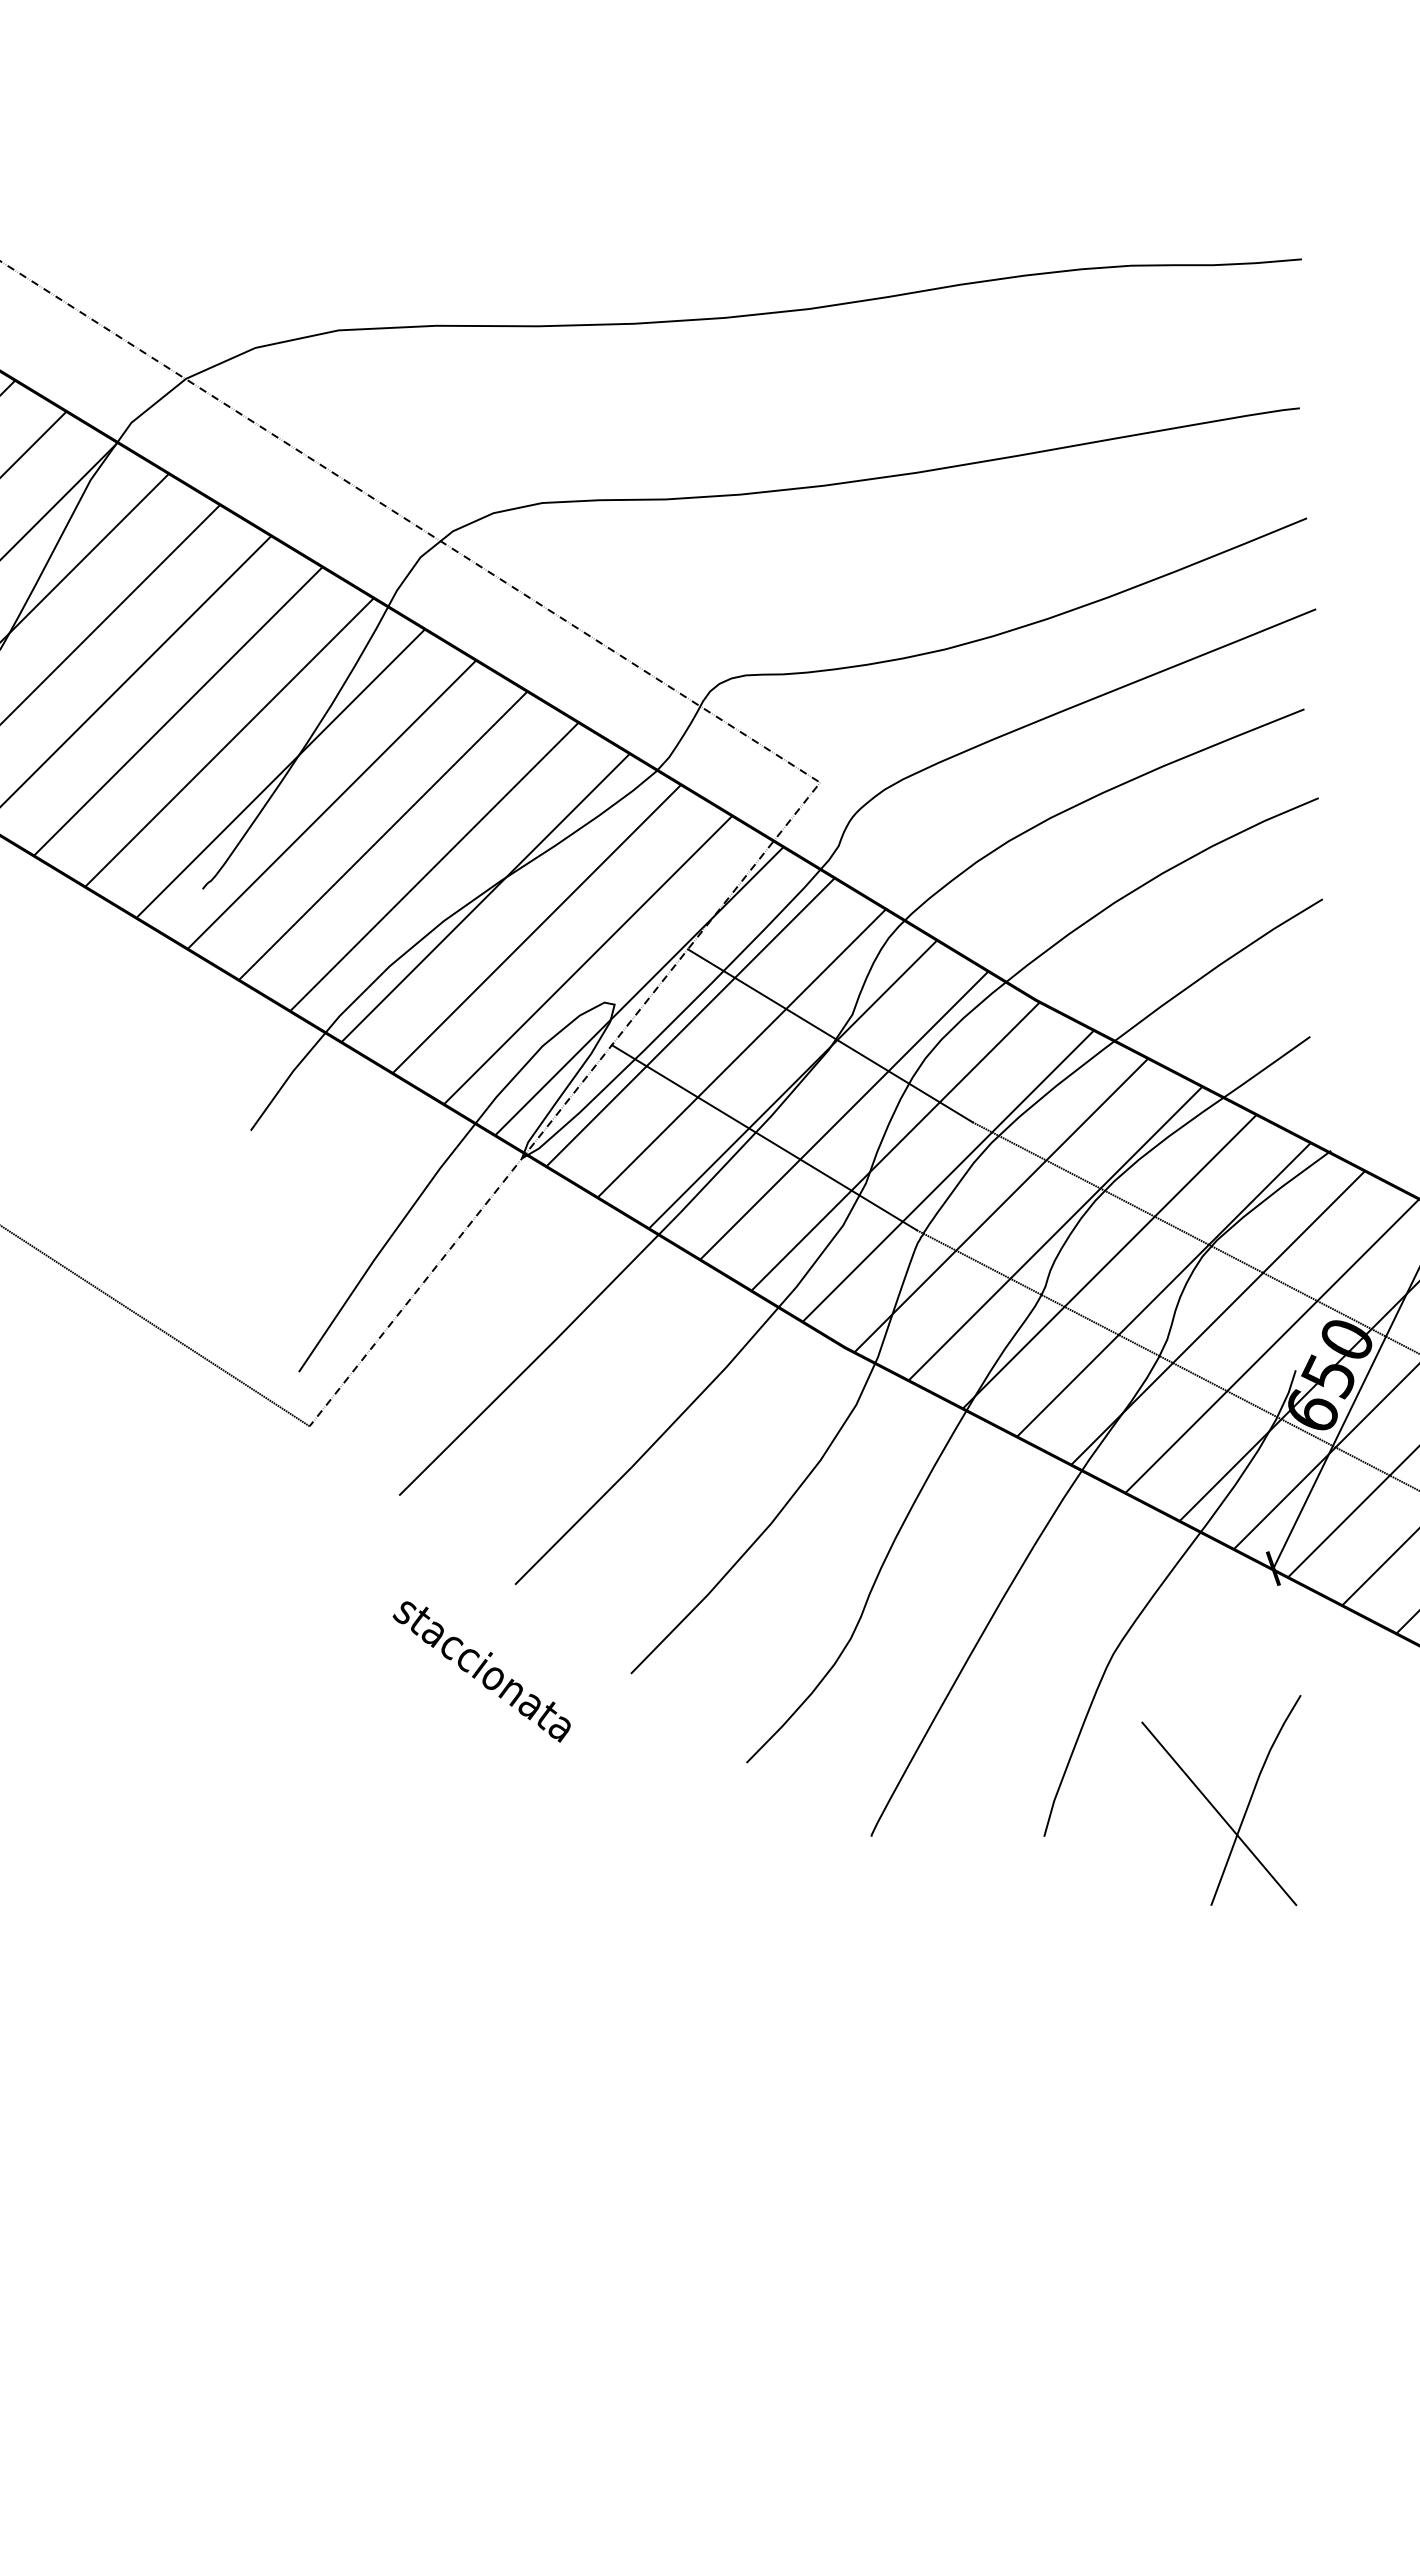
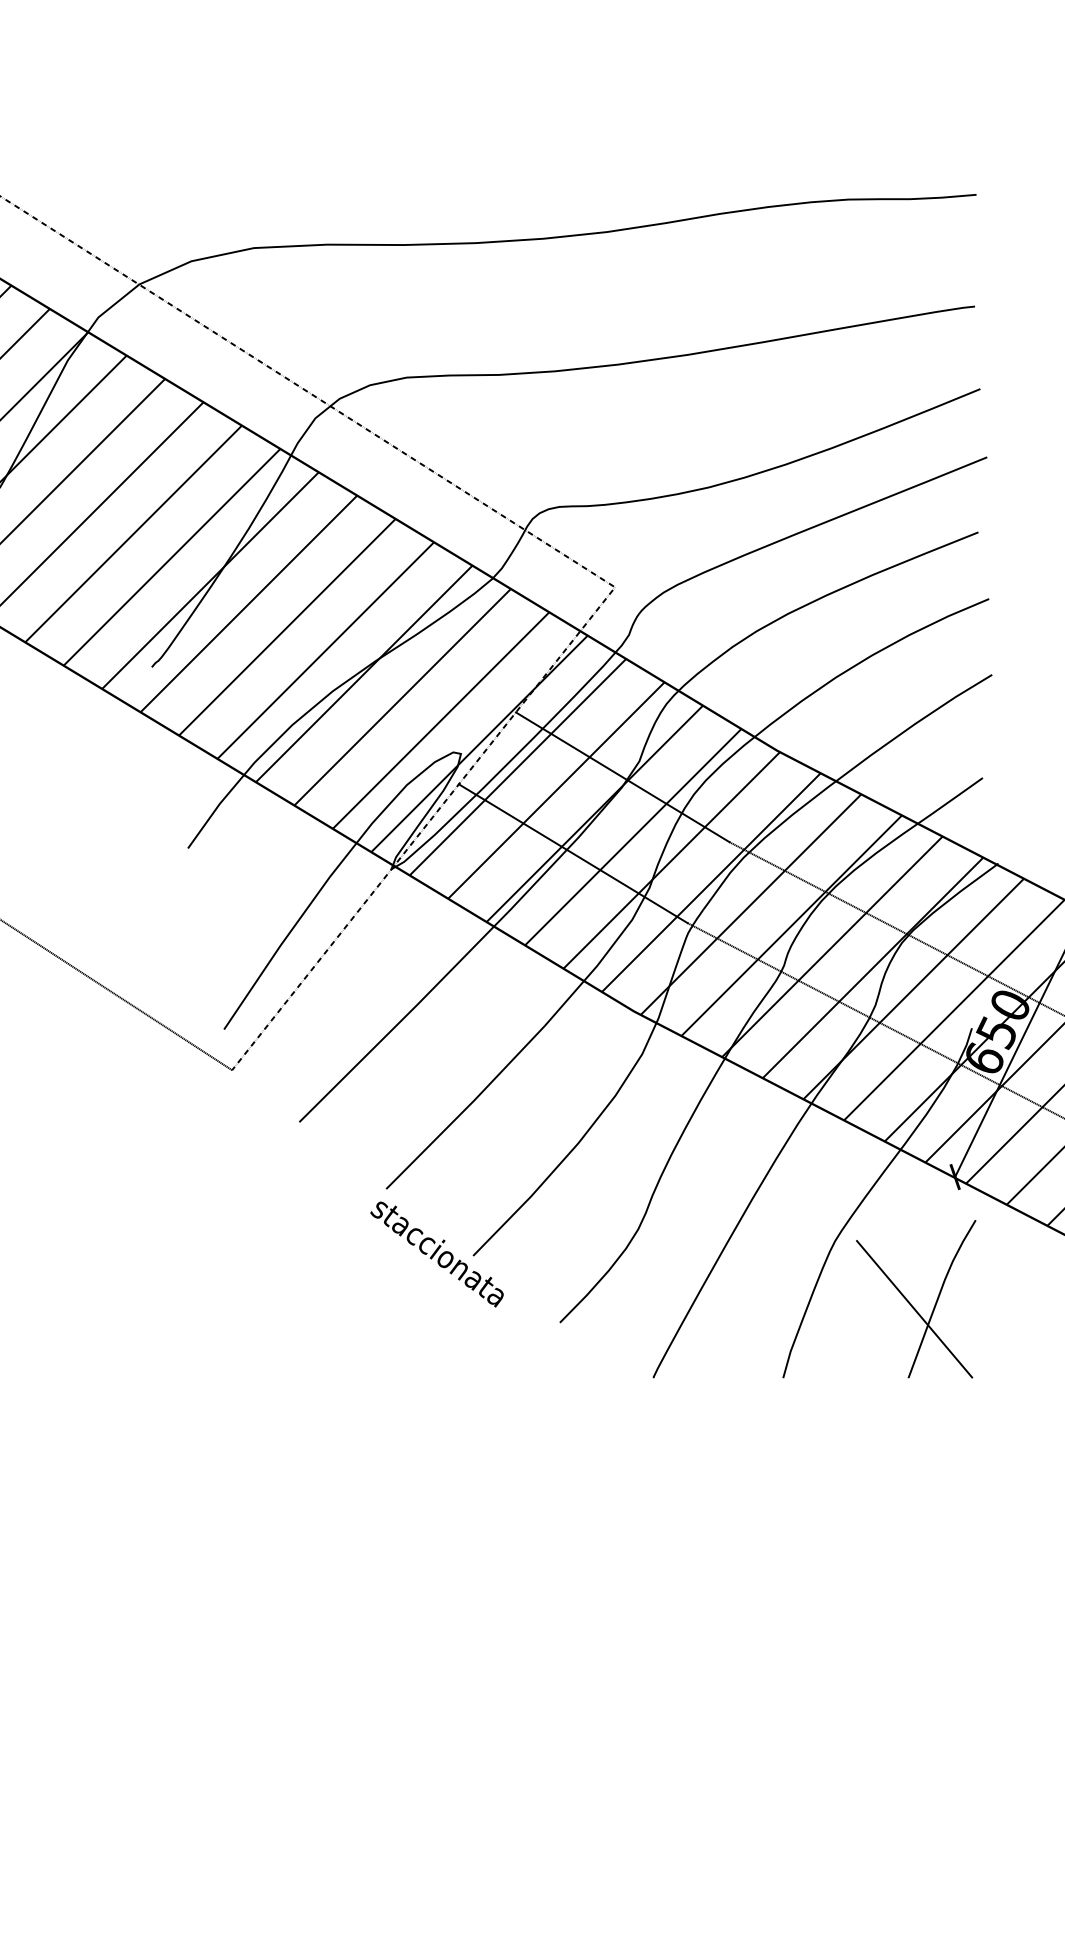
text: (481, 1671) -> (436, 1254), moved
part: (1214, 1806) -> (910, 1303), moved

